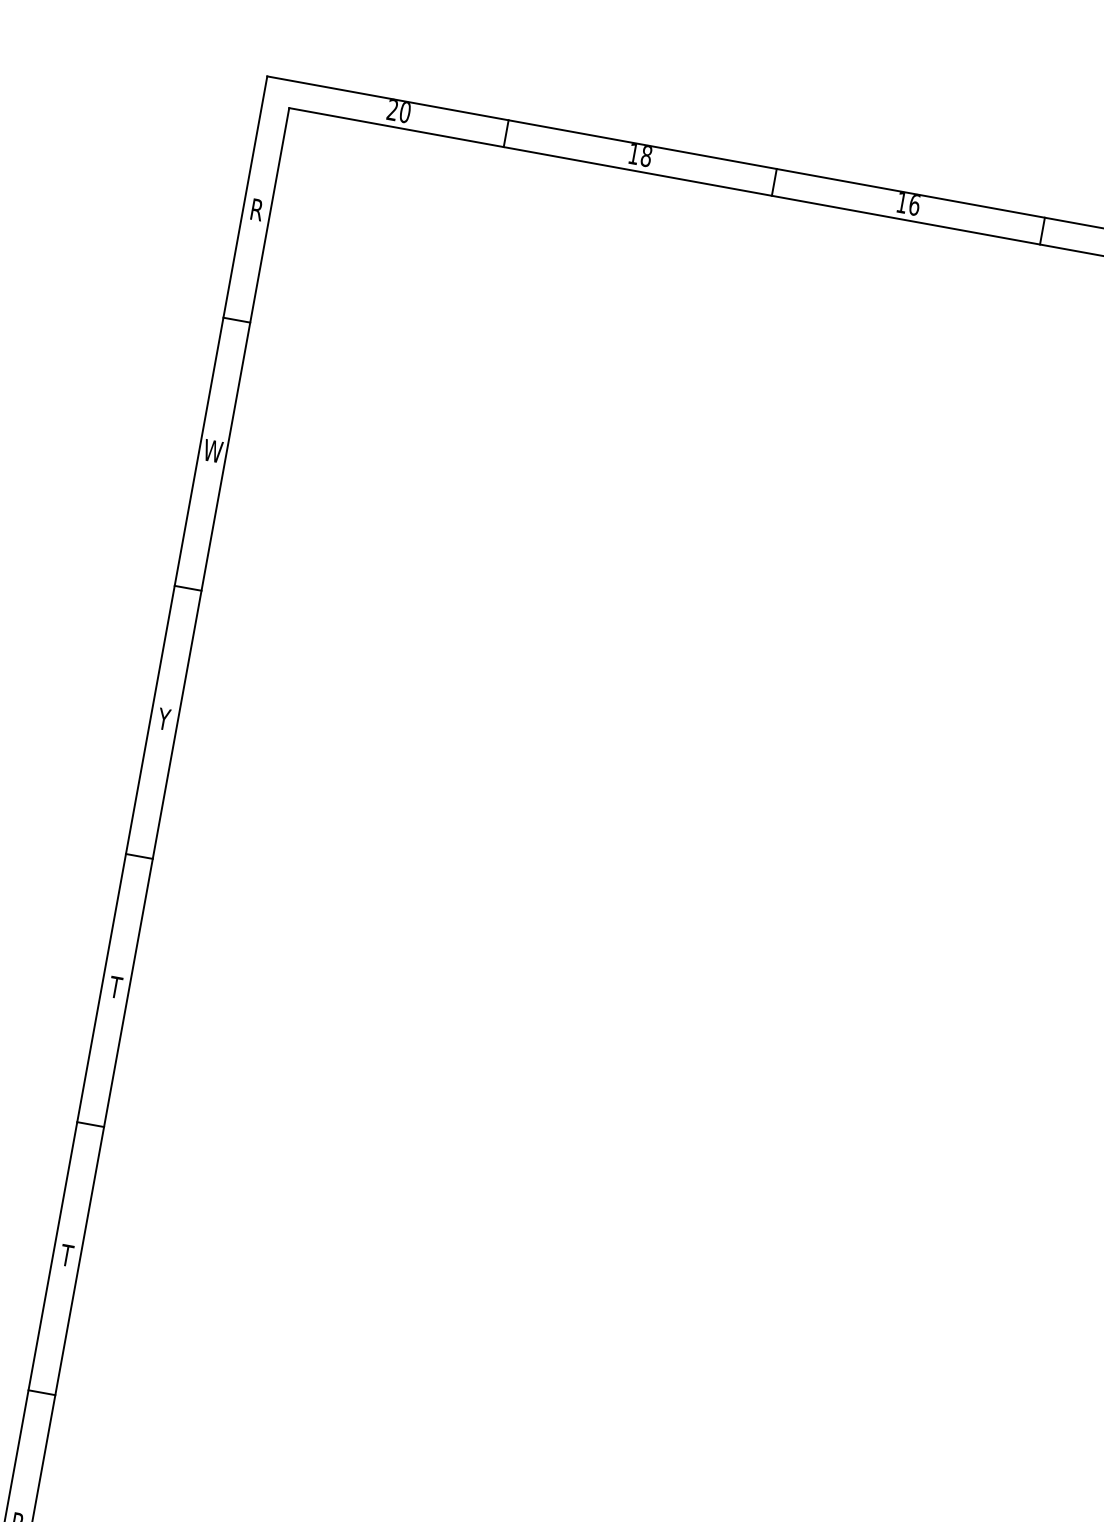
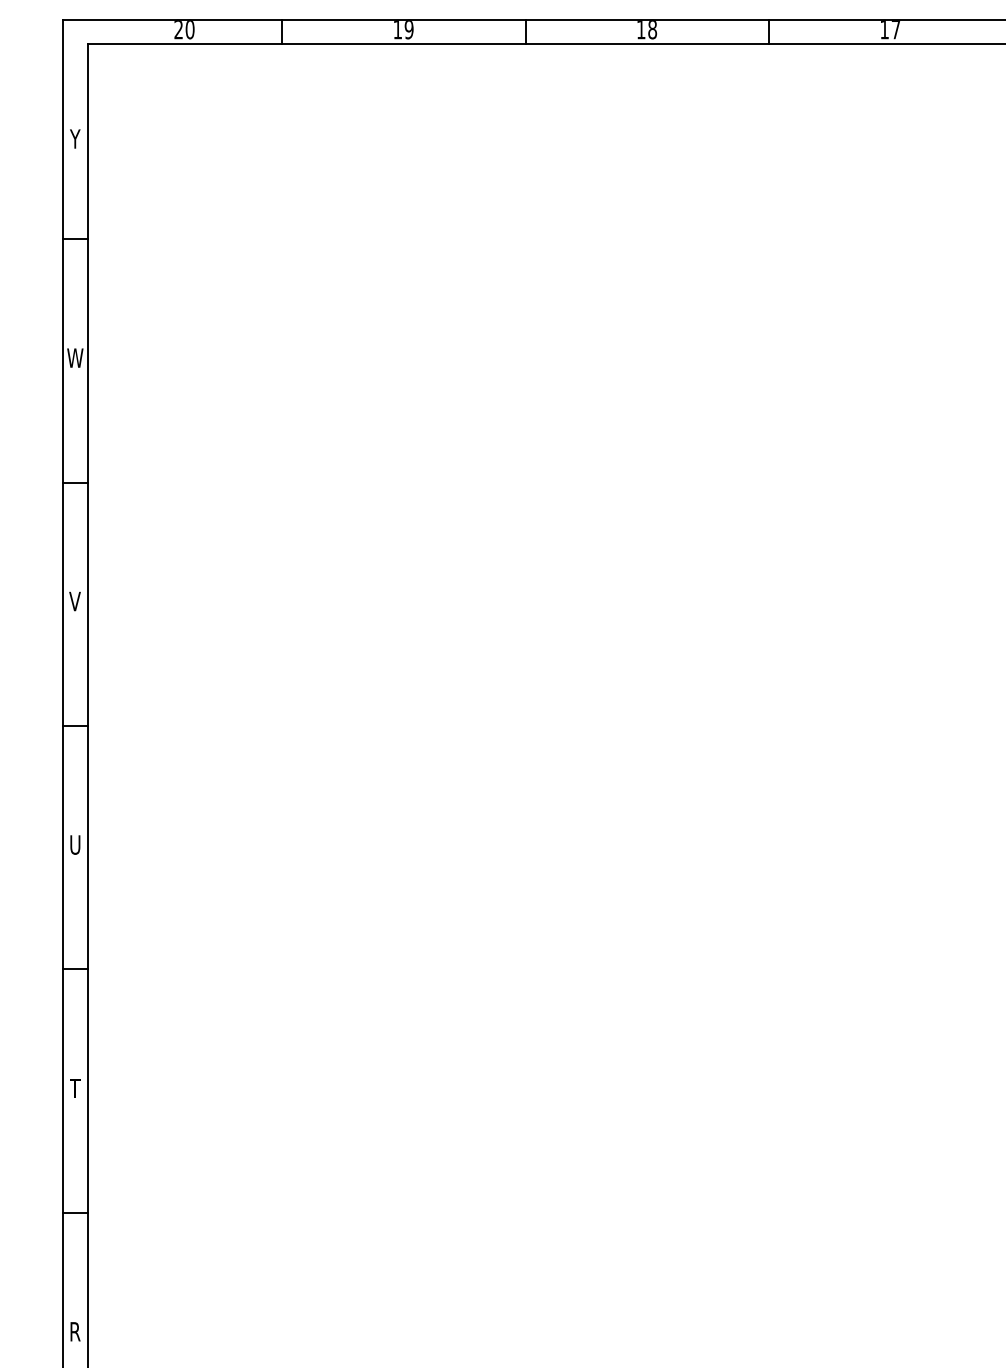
text: (645, 156) -> (408, 30), 18 -> 19
text: (914, 205) -> (652, 30), 16 -> 18
text: (257, 209) -> (75, 138), R -> Y
text: (163, 719) -> (74, 601), Y -> V
text: (115, 986) -> (75, 844), T -> U

